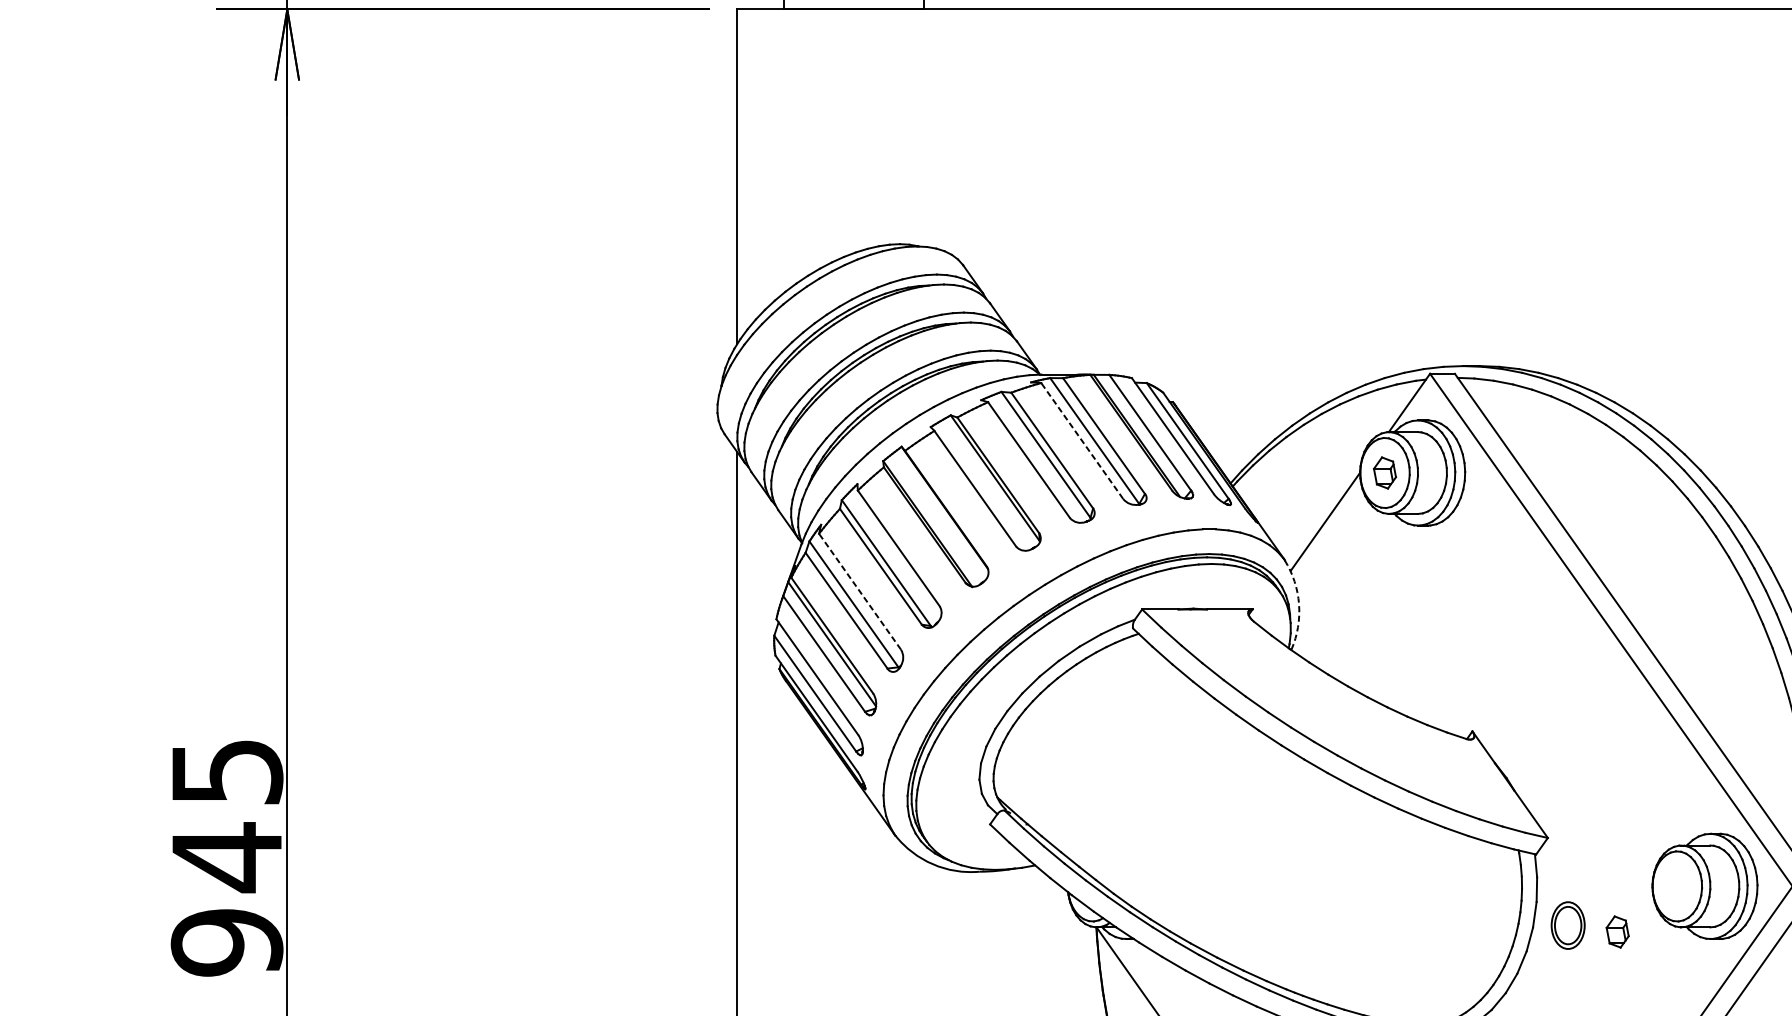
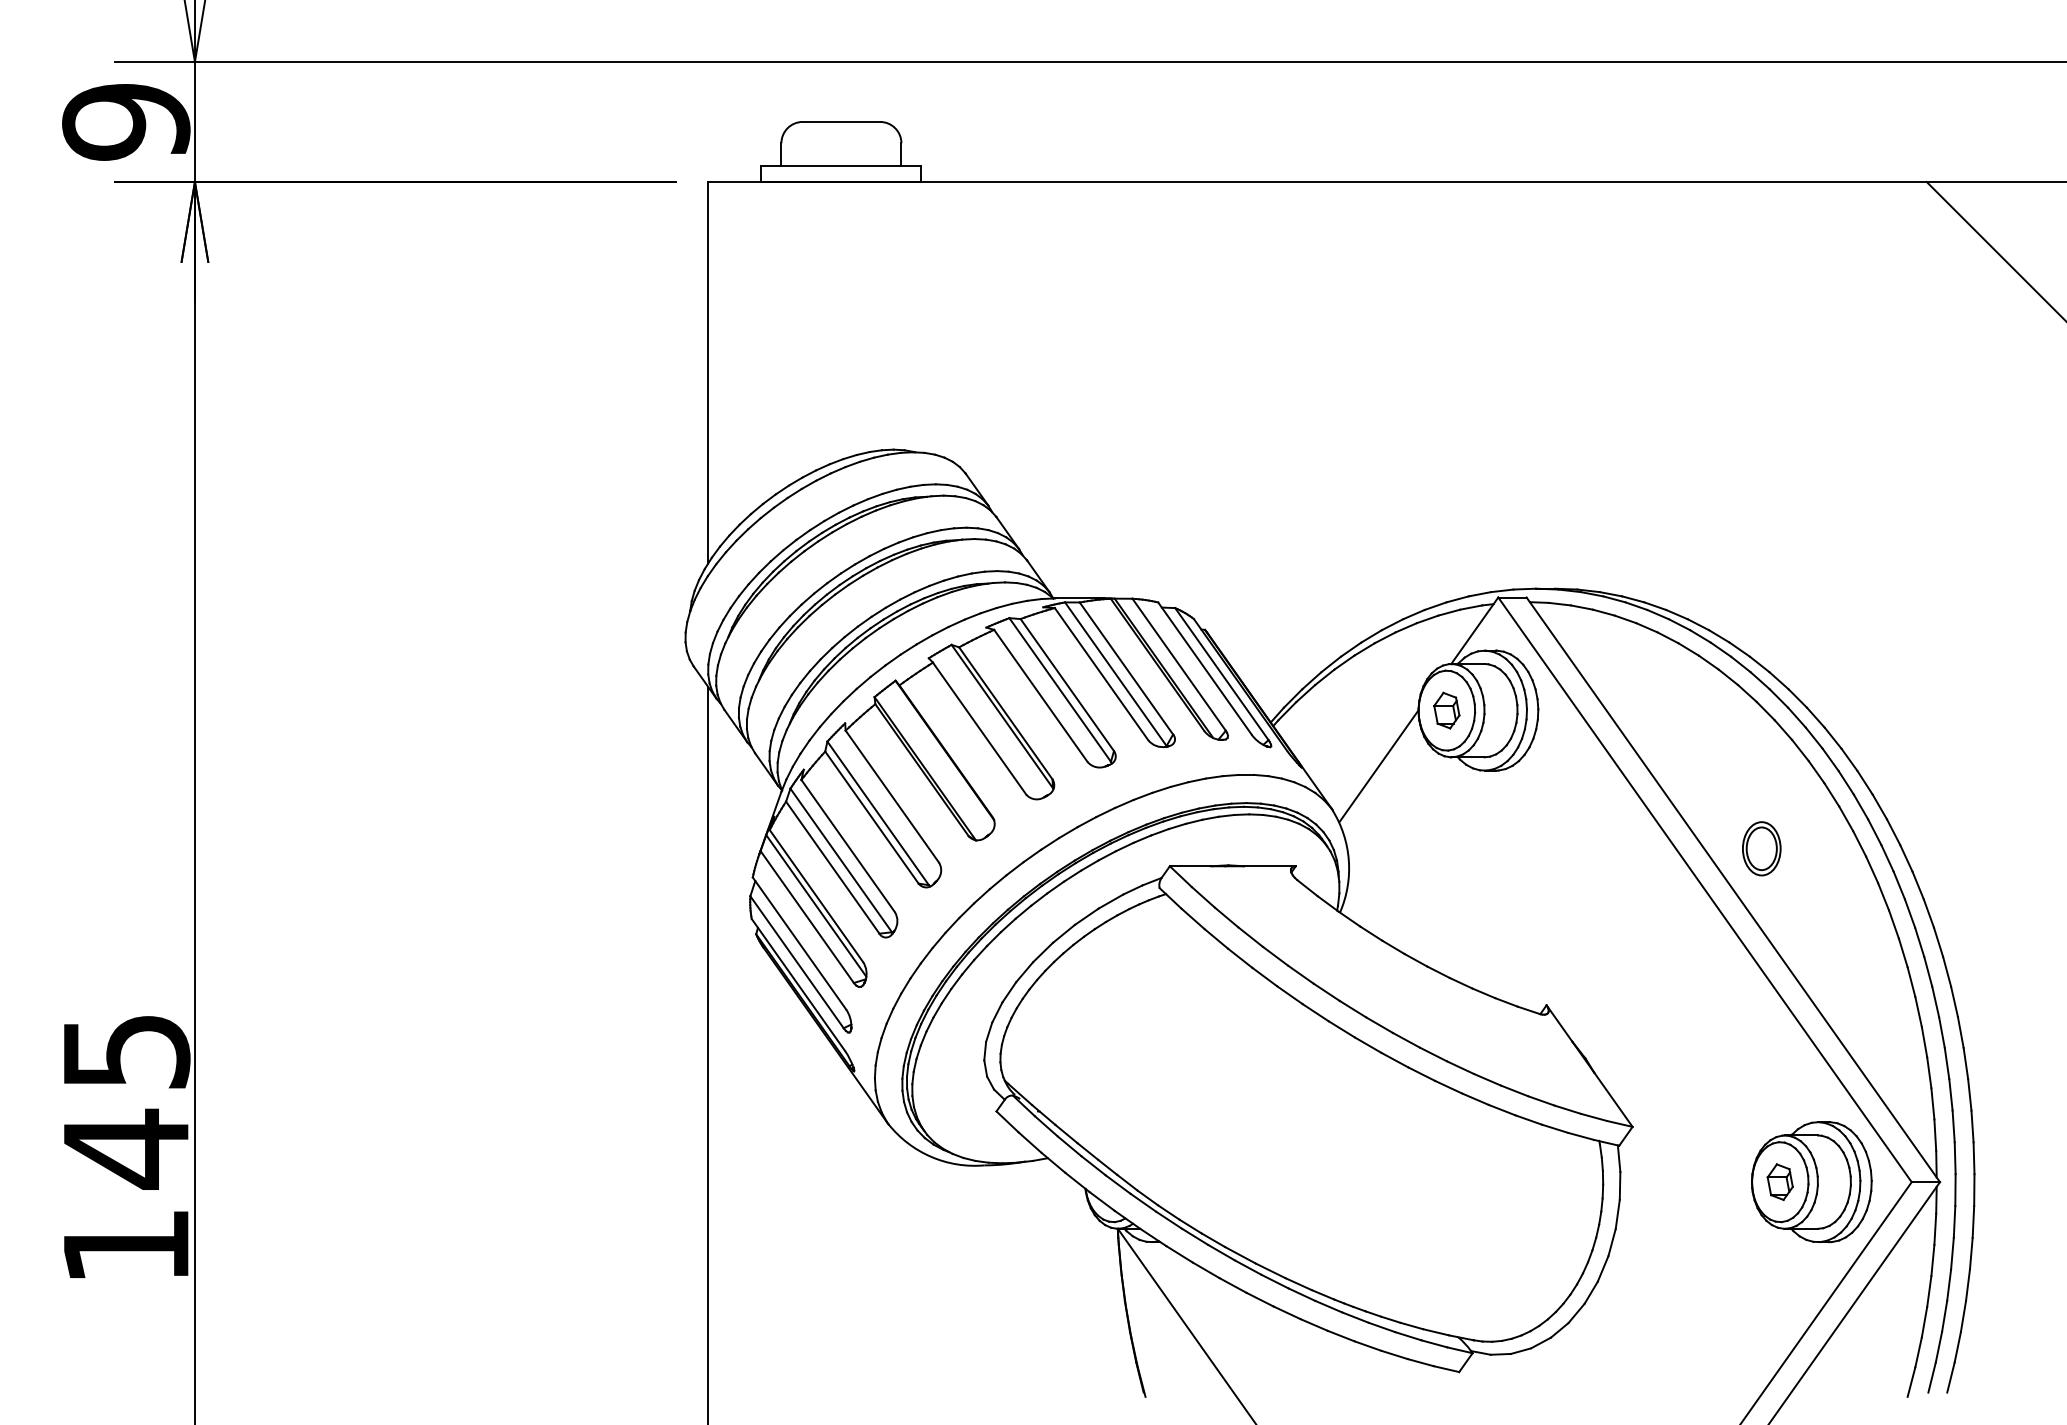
line: (1082, 441) -> (1101, 674), dashed -> solid
line: (860, 591) -> (848, 845), dashed -> solid
arc: (1298, 604) -> (1348, 860), dashed -> solid
part: (1567, 925) -> (1761, 848), moved
part: (1617, 931) -> (1779, 1181), moved
text: (227, 942) -> (126, 1246), 945 -> 145

